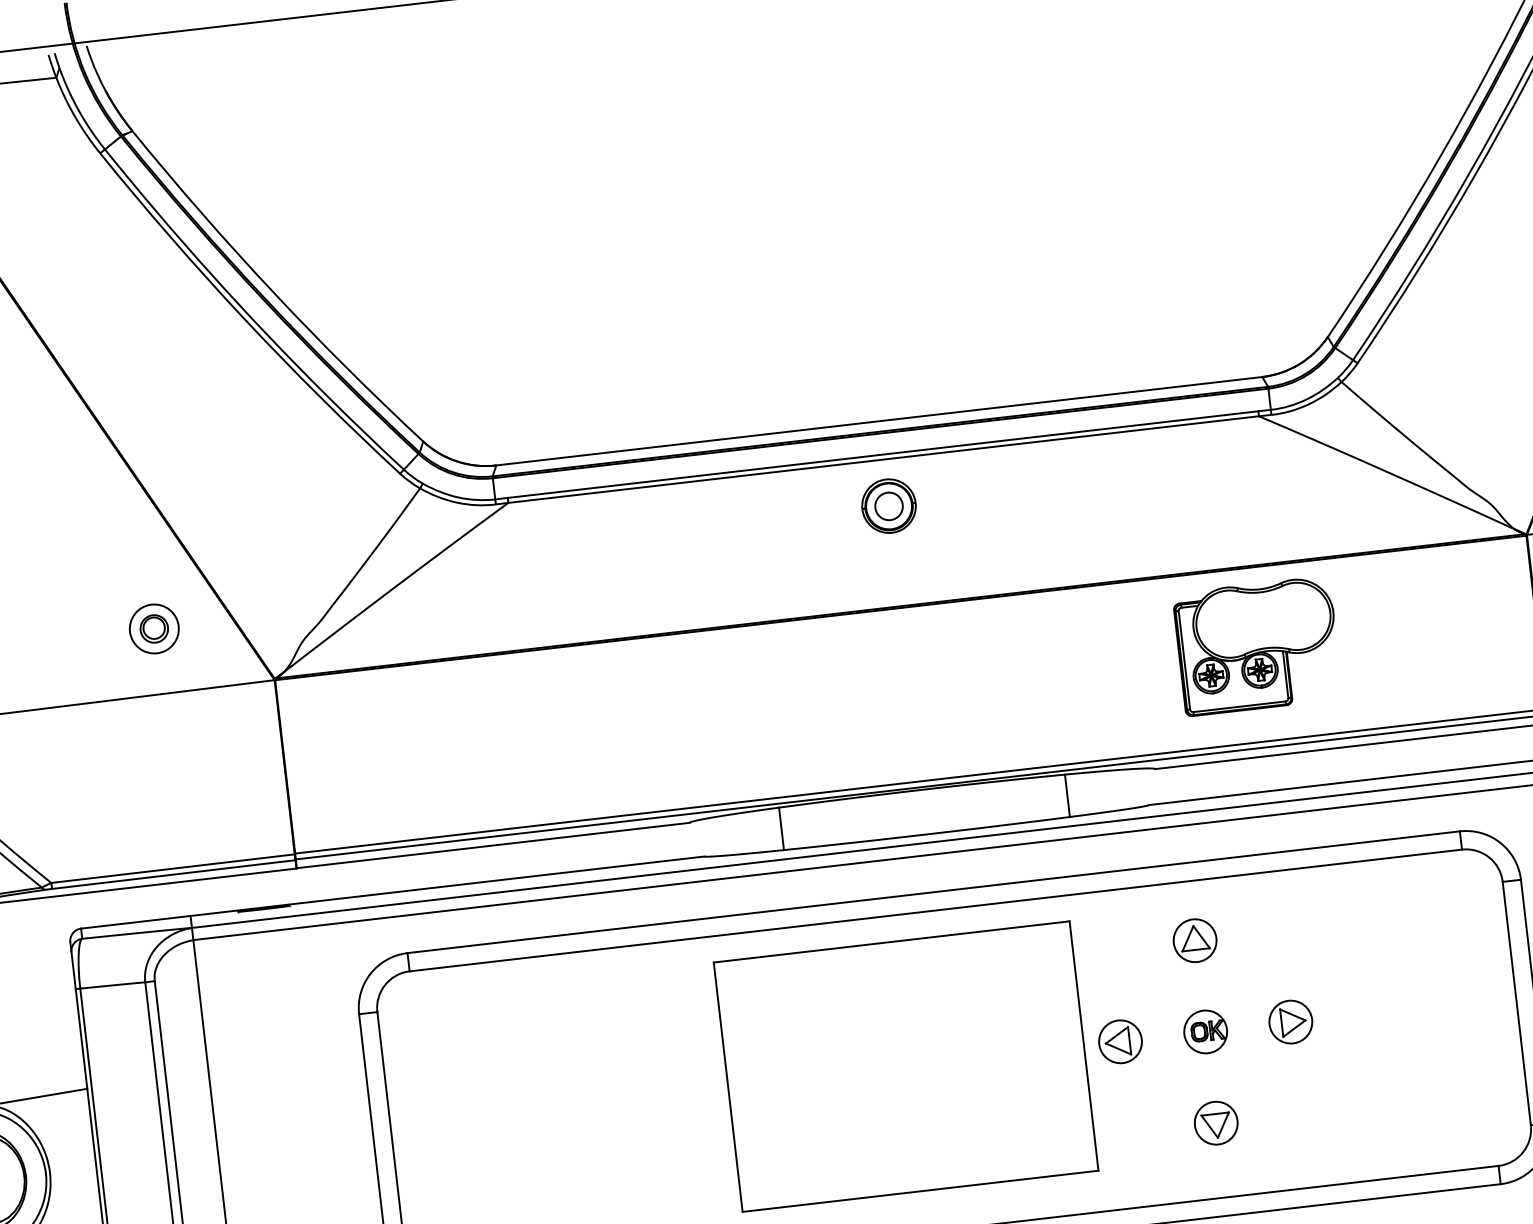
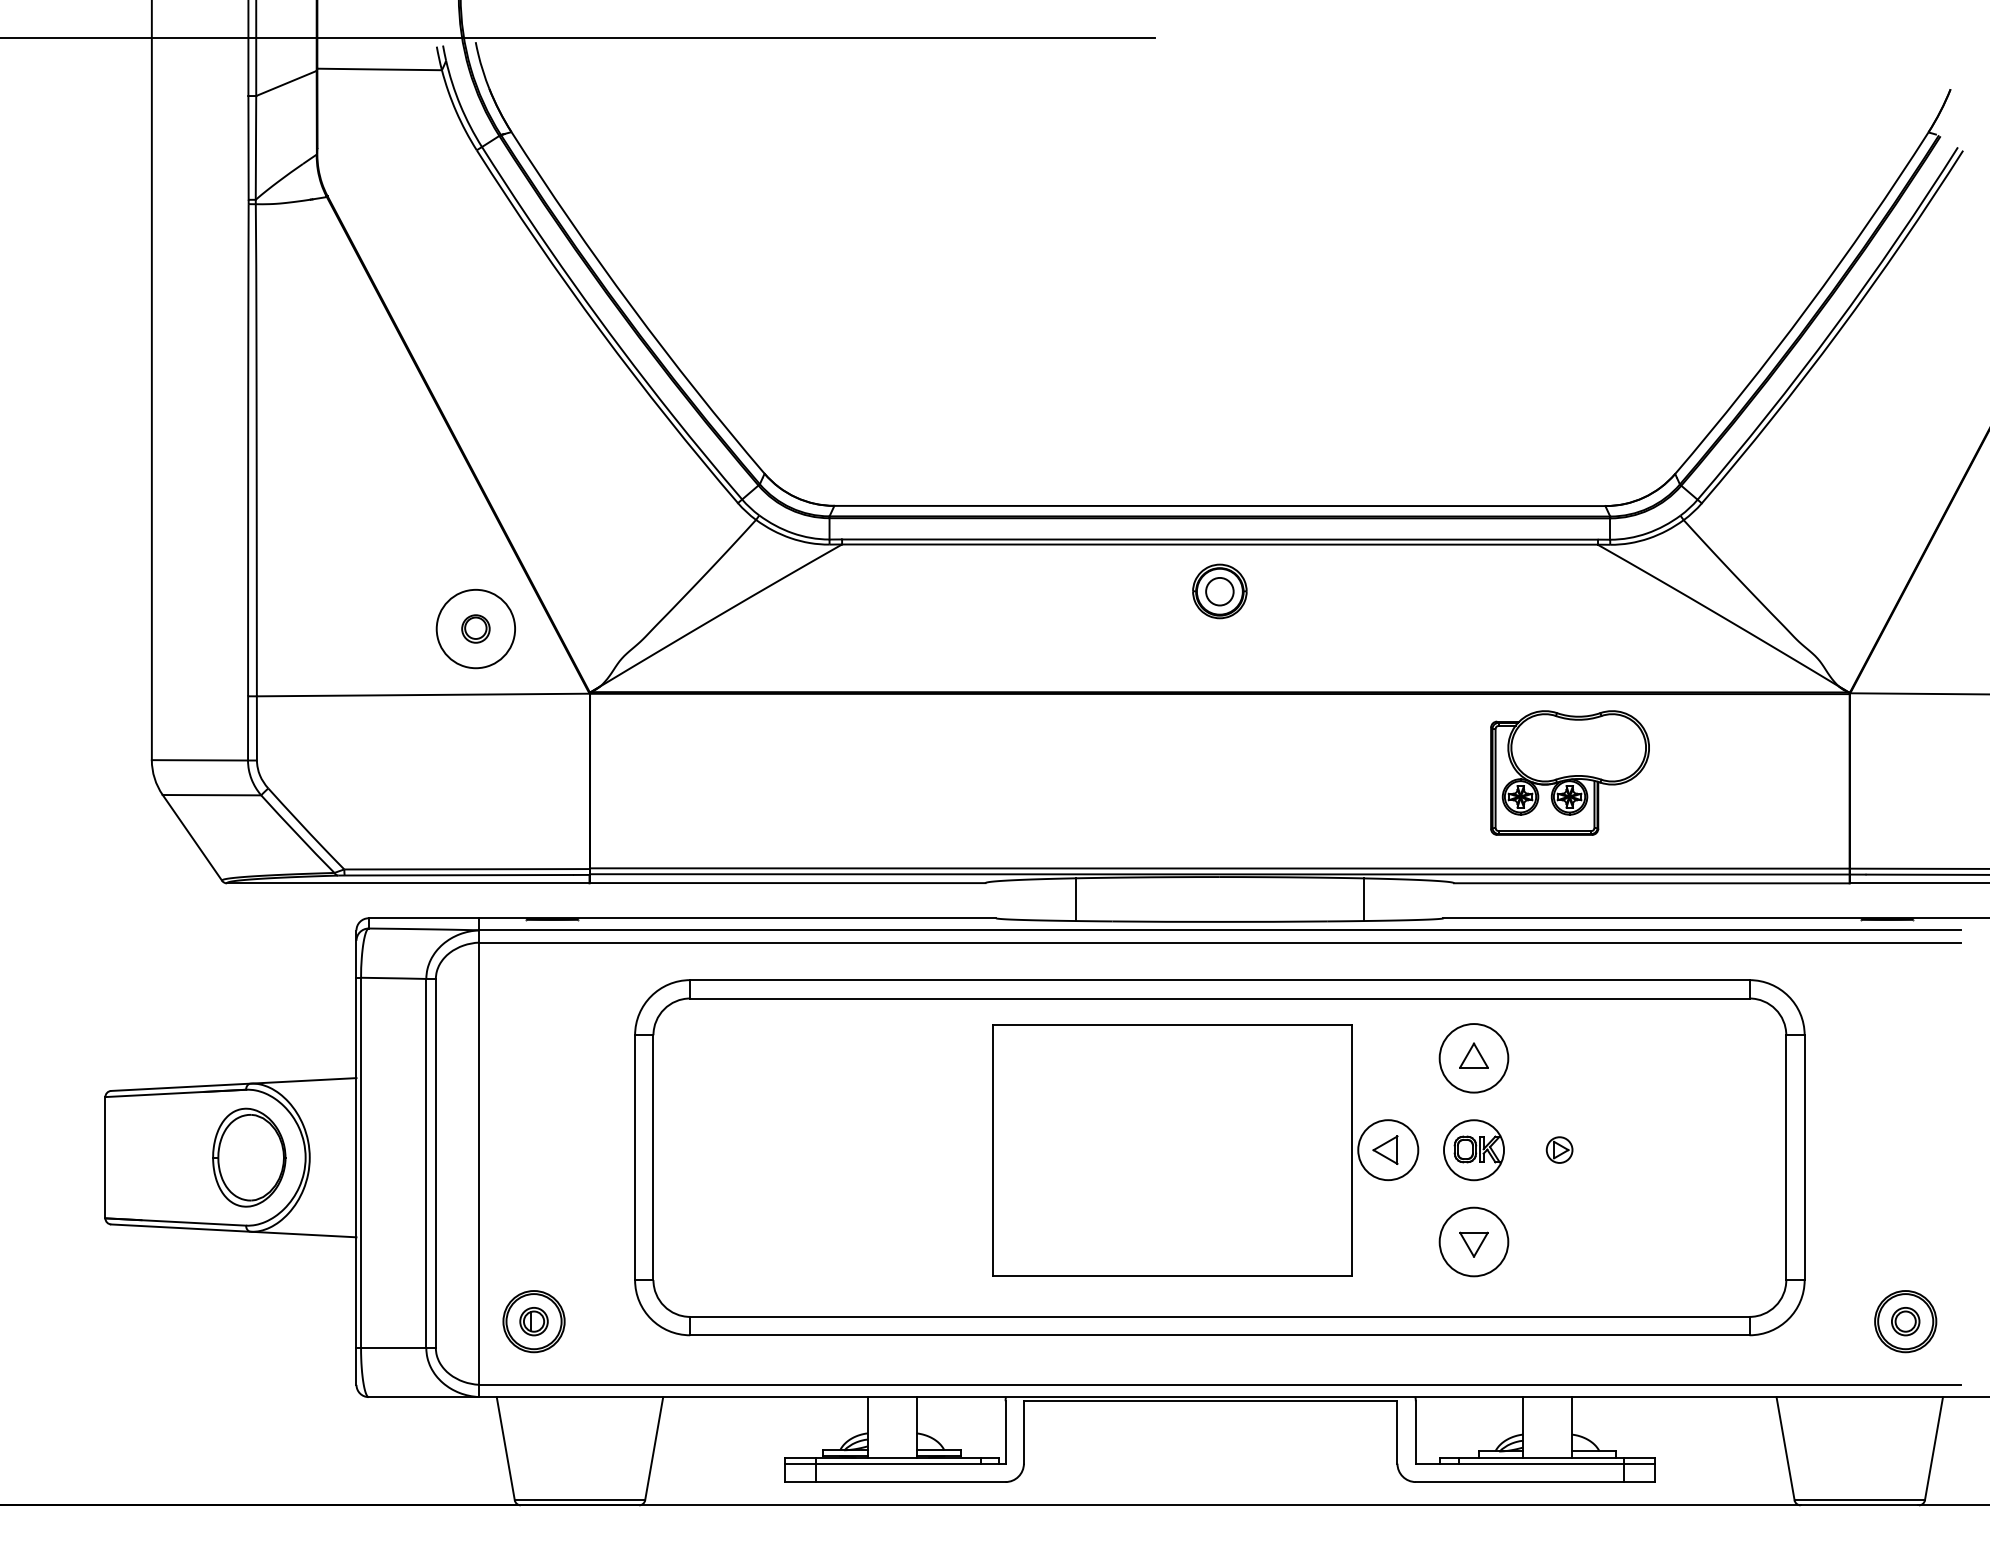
circle: (153, 628) -> (475, 628), size x1.6
circle: (1194, 939) -> (1473, 1057), size x1.6
part: (1290, 1021) -> (1559, 1149), size x0.6
part: (1205, 1031) -> (1473, 1149), size x1.4
circle: (1119, 1041) -> (1387, 1149), size x1.4
circle: (1215, 1122) -> (1473, 1241), size x1.6

